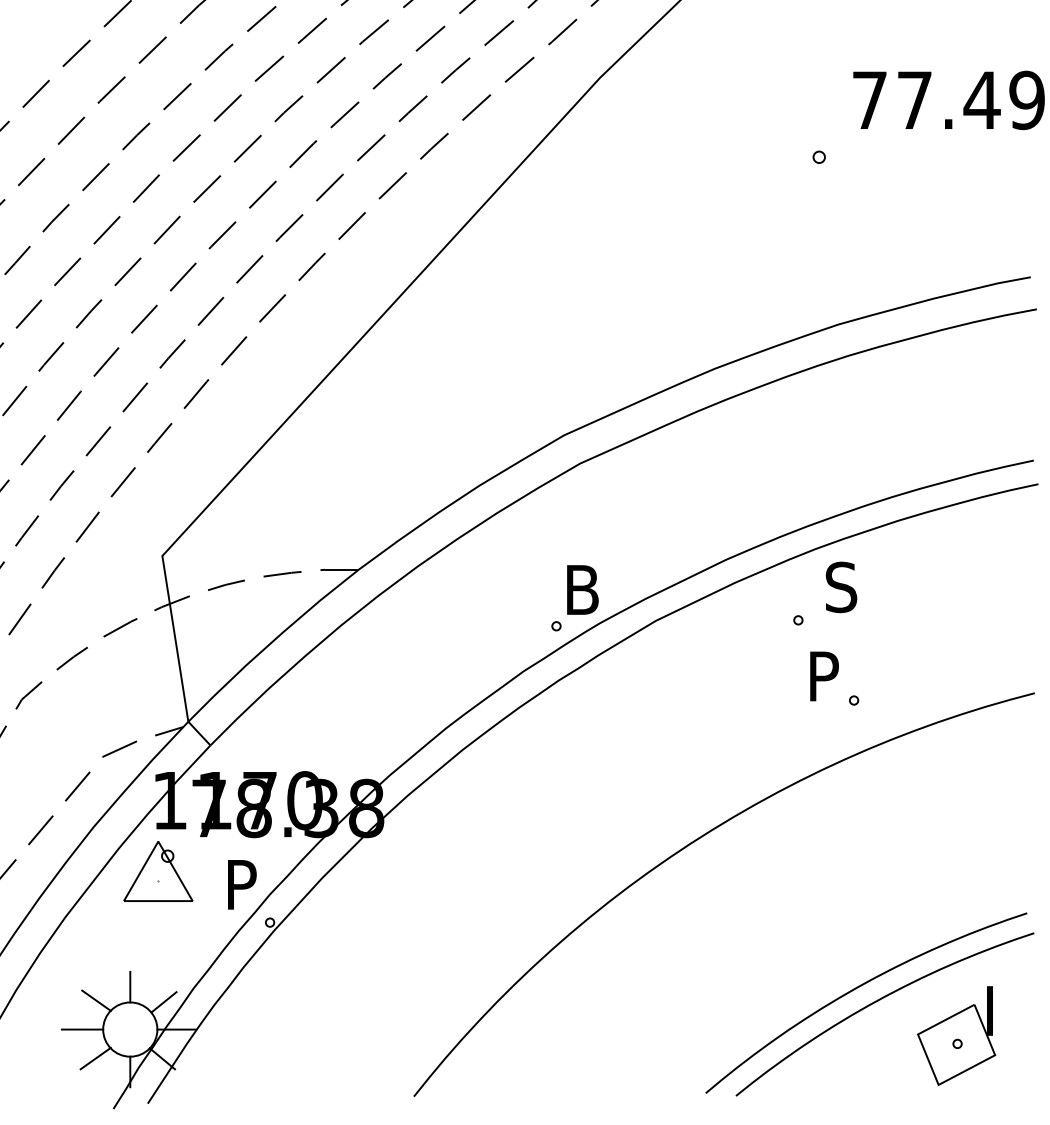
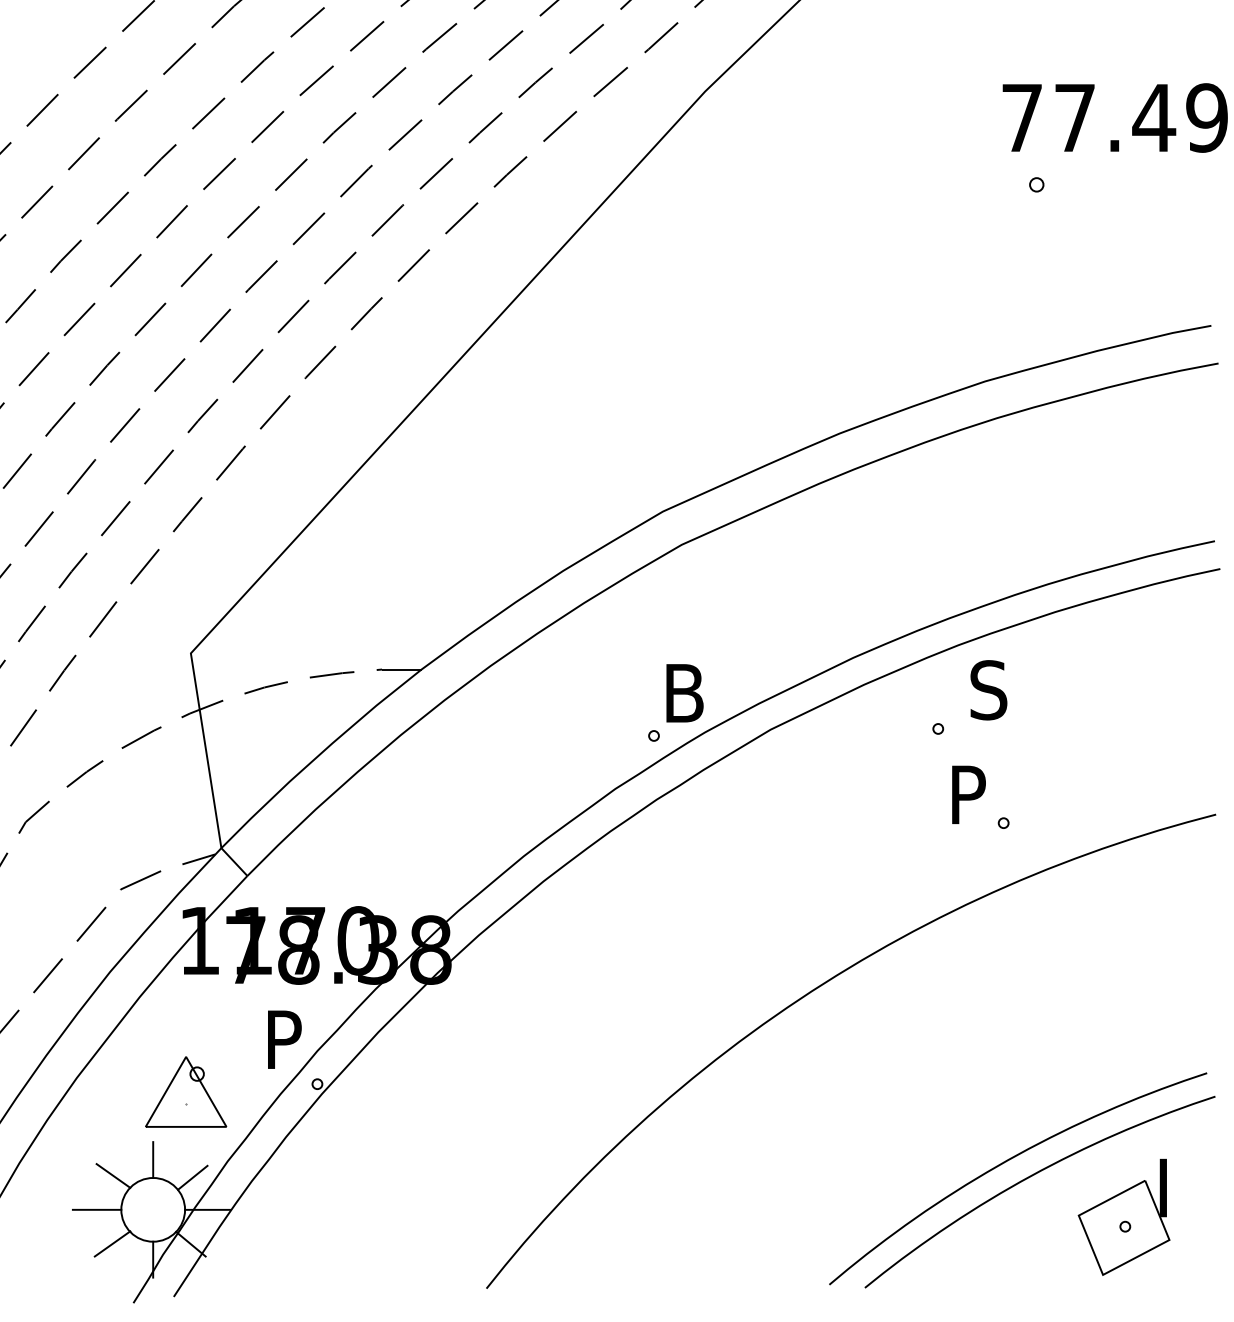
part: (819, 156) -> (1036, 184), moved
part: (158, 870) -> (186, 1091), moved

